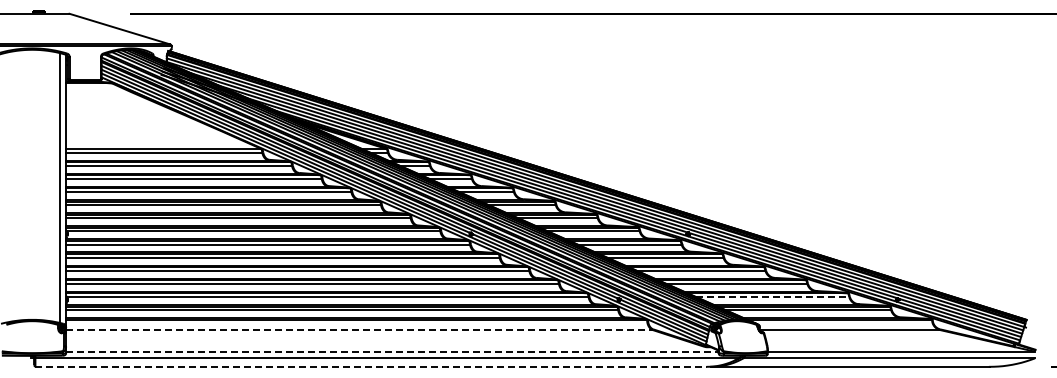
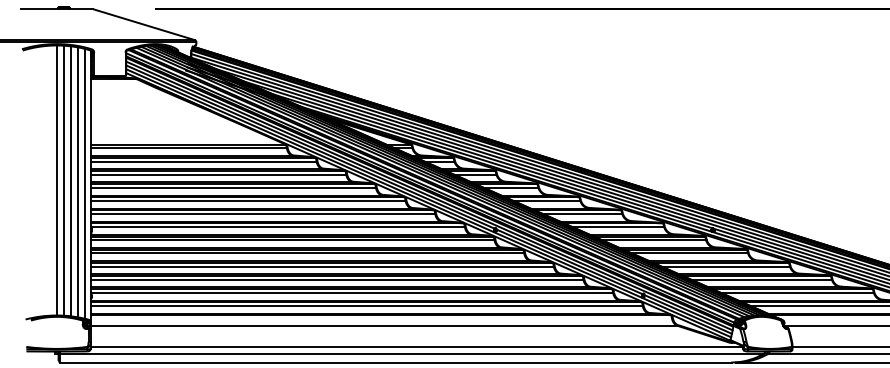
line: (32, 184) -> (57, 180), added
line: (39, 185) -> (64, 181), added
line: (46, 185) -> (71, 181), added
line: (53, 186) -> (78, 182), added
line: (772, 297) -> (797, 293), dashed -> solid
line: (359, 330) -> (384, 326), dashed -> solid
line: (392, 351) -> (417, 347), dashed -> solid
line: (371, 366) -> (396, 362), dashed -> solid

